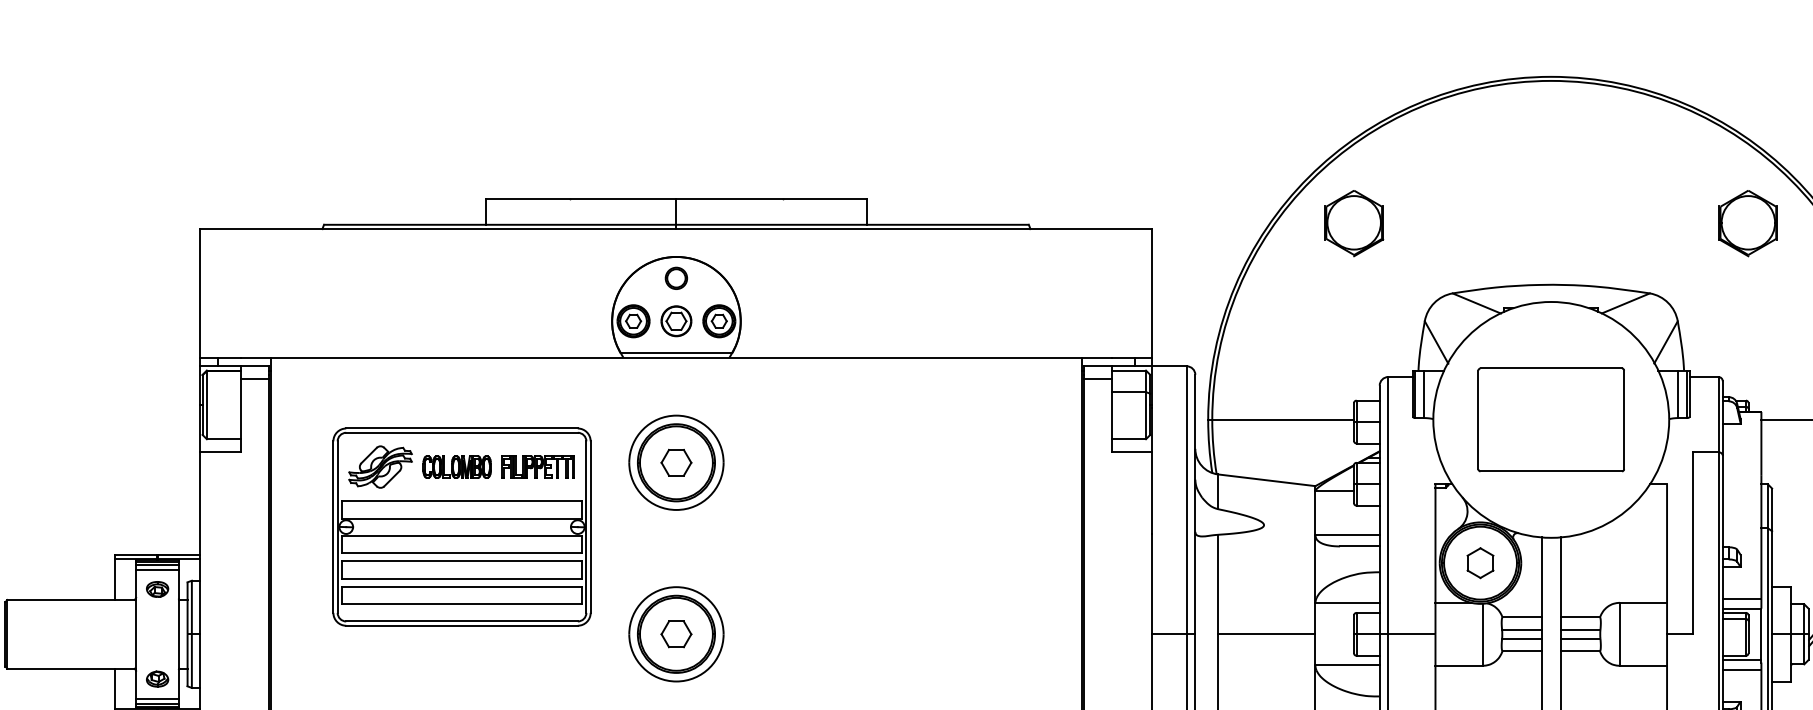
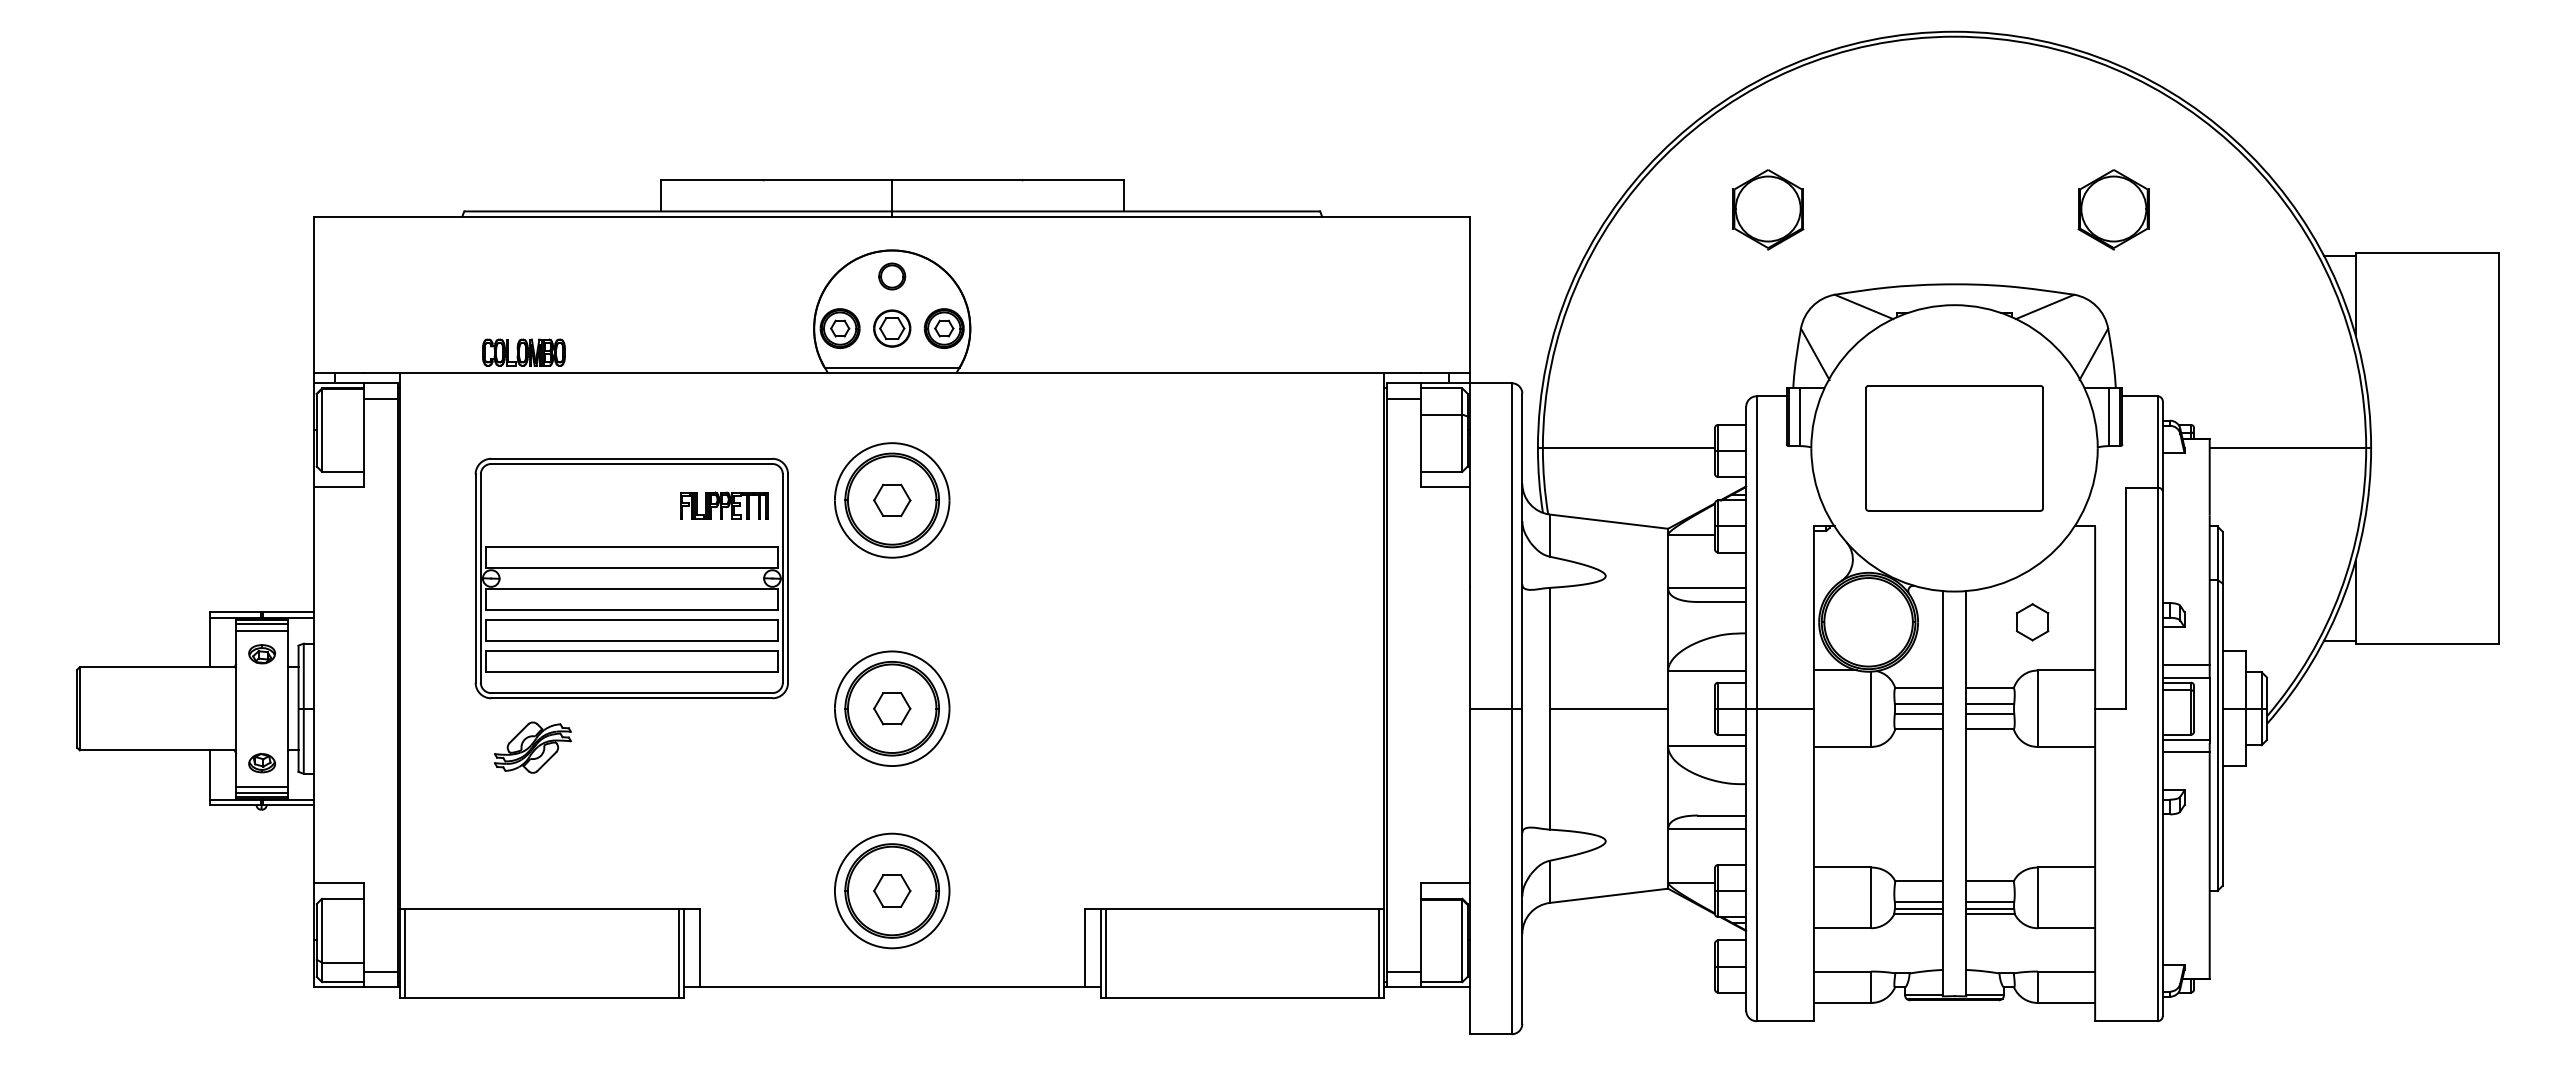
part: (1354, 223) -> (1768, 209), moved
part: (1748, 223) -> (2113, 209), moved
part: (380, 466) -> (532, 747), moved
part: (456, 466) -> (523, 352), moved
part: (1480, 563) -> (2032, 622), moved

